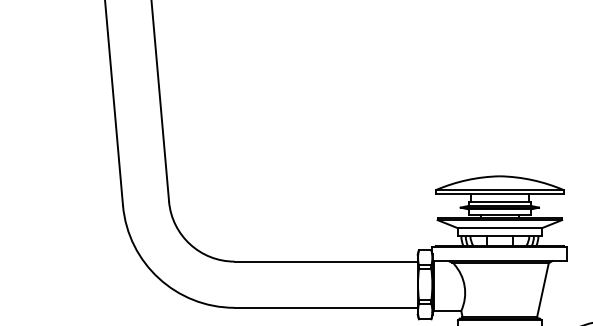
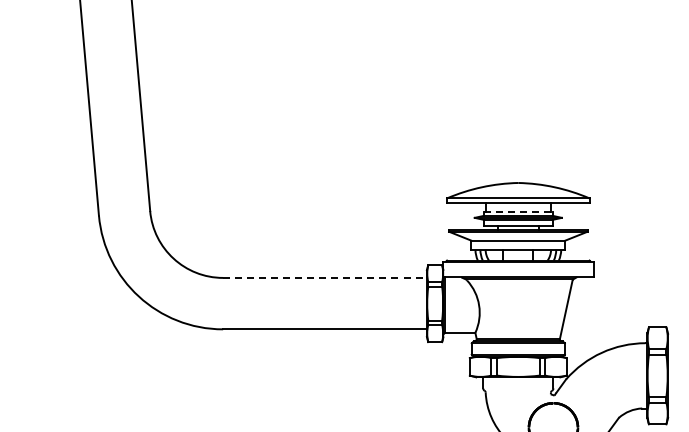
line: (500, 201) -> (518, 211), solid -> dashed
line: (326, 261) -> (325, 277), solid -> dashed

